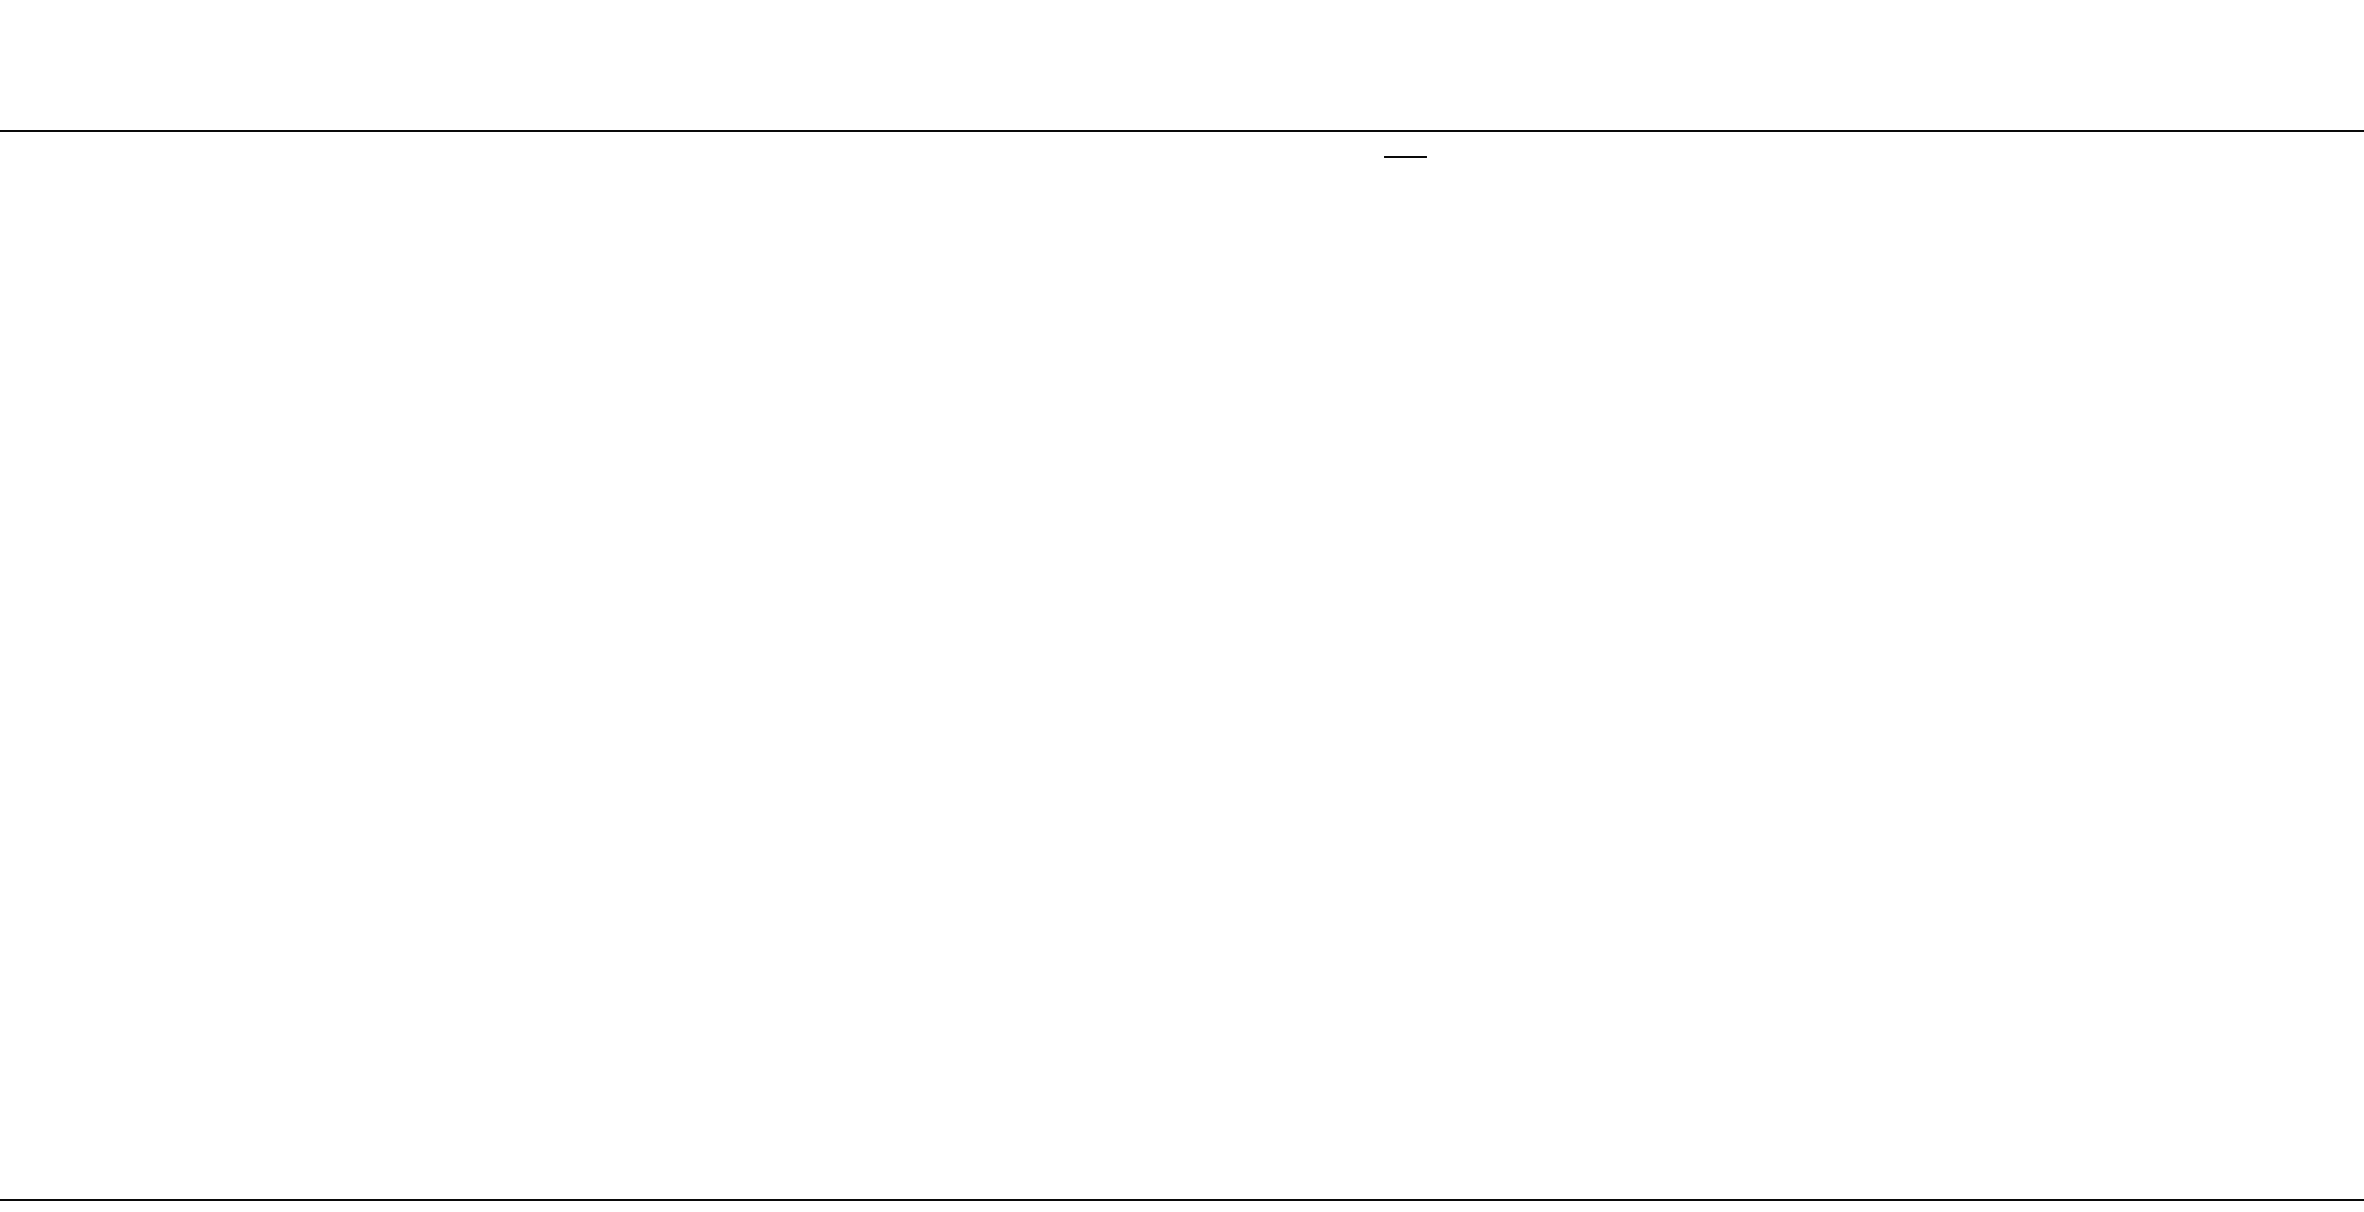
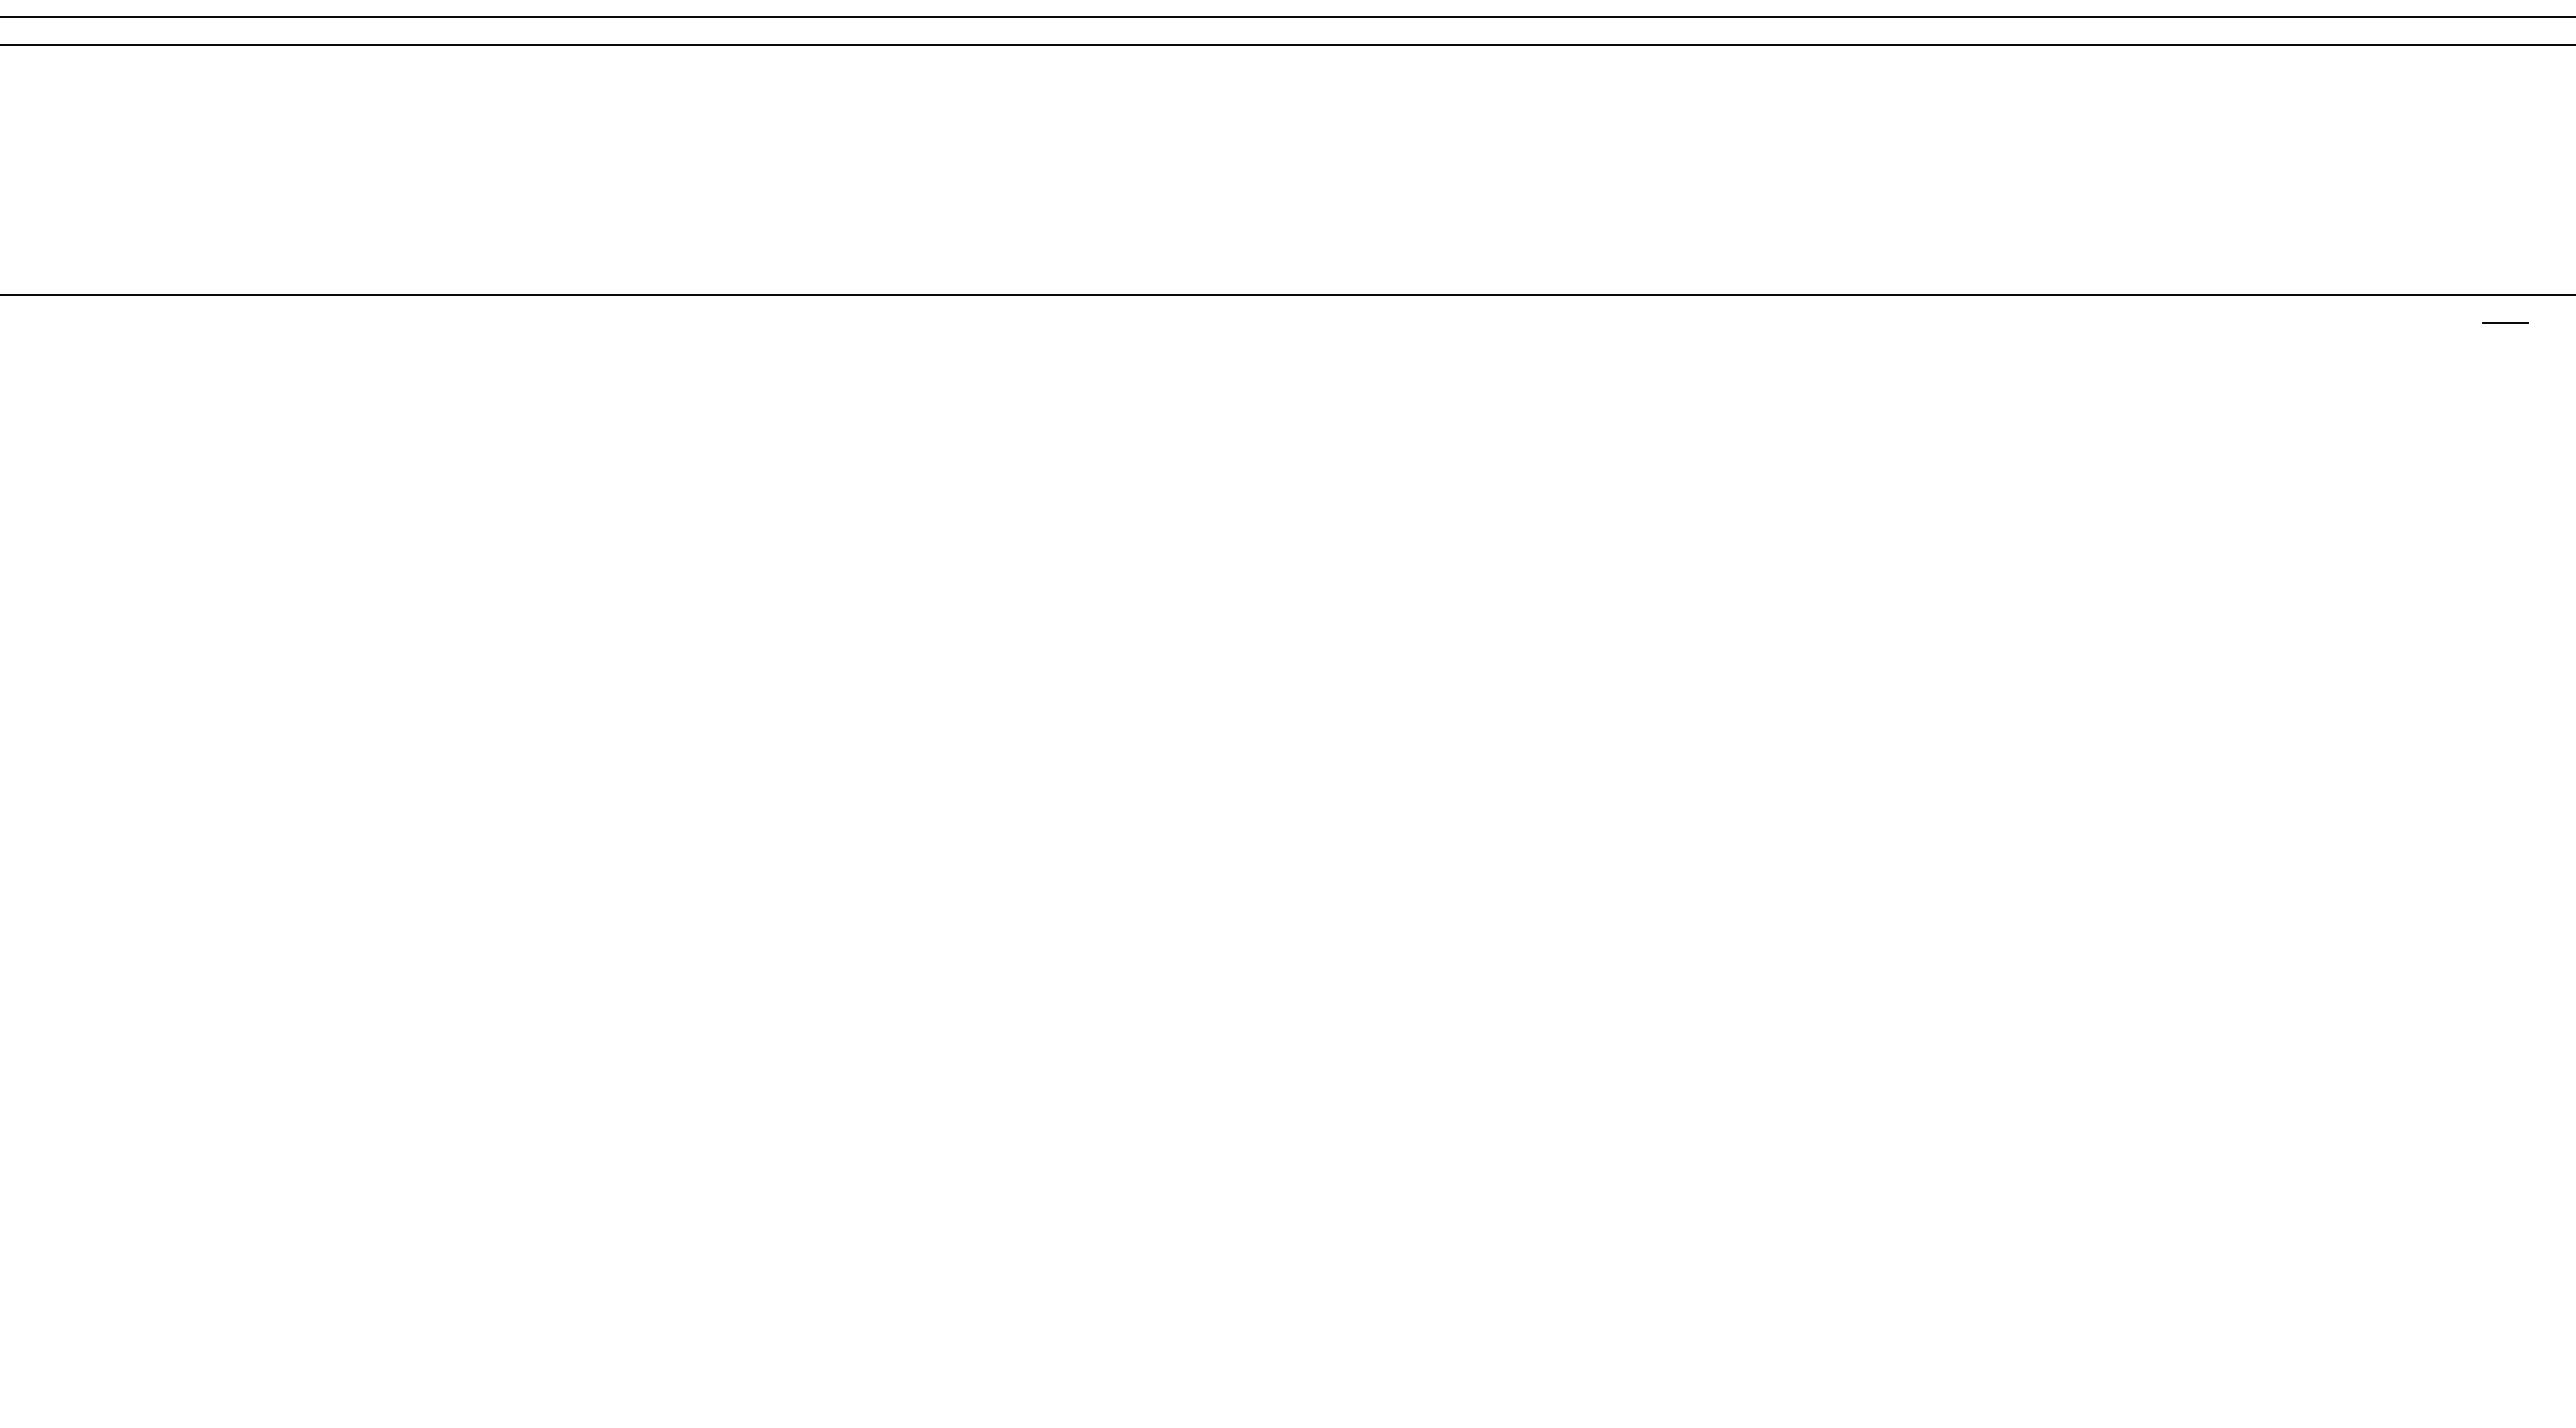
line: (1405, 157) -> (1415, 323), removed

